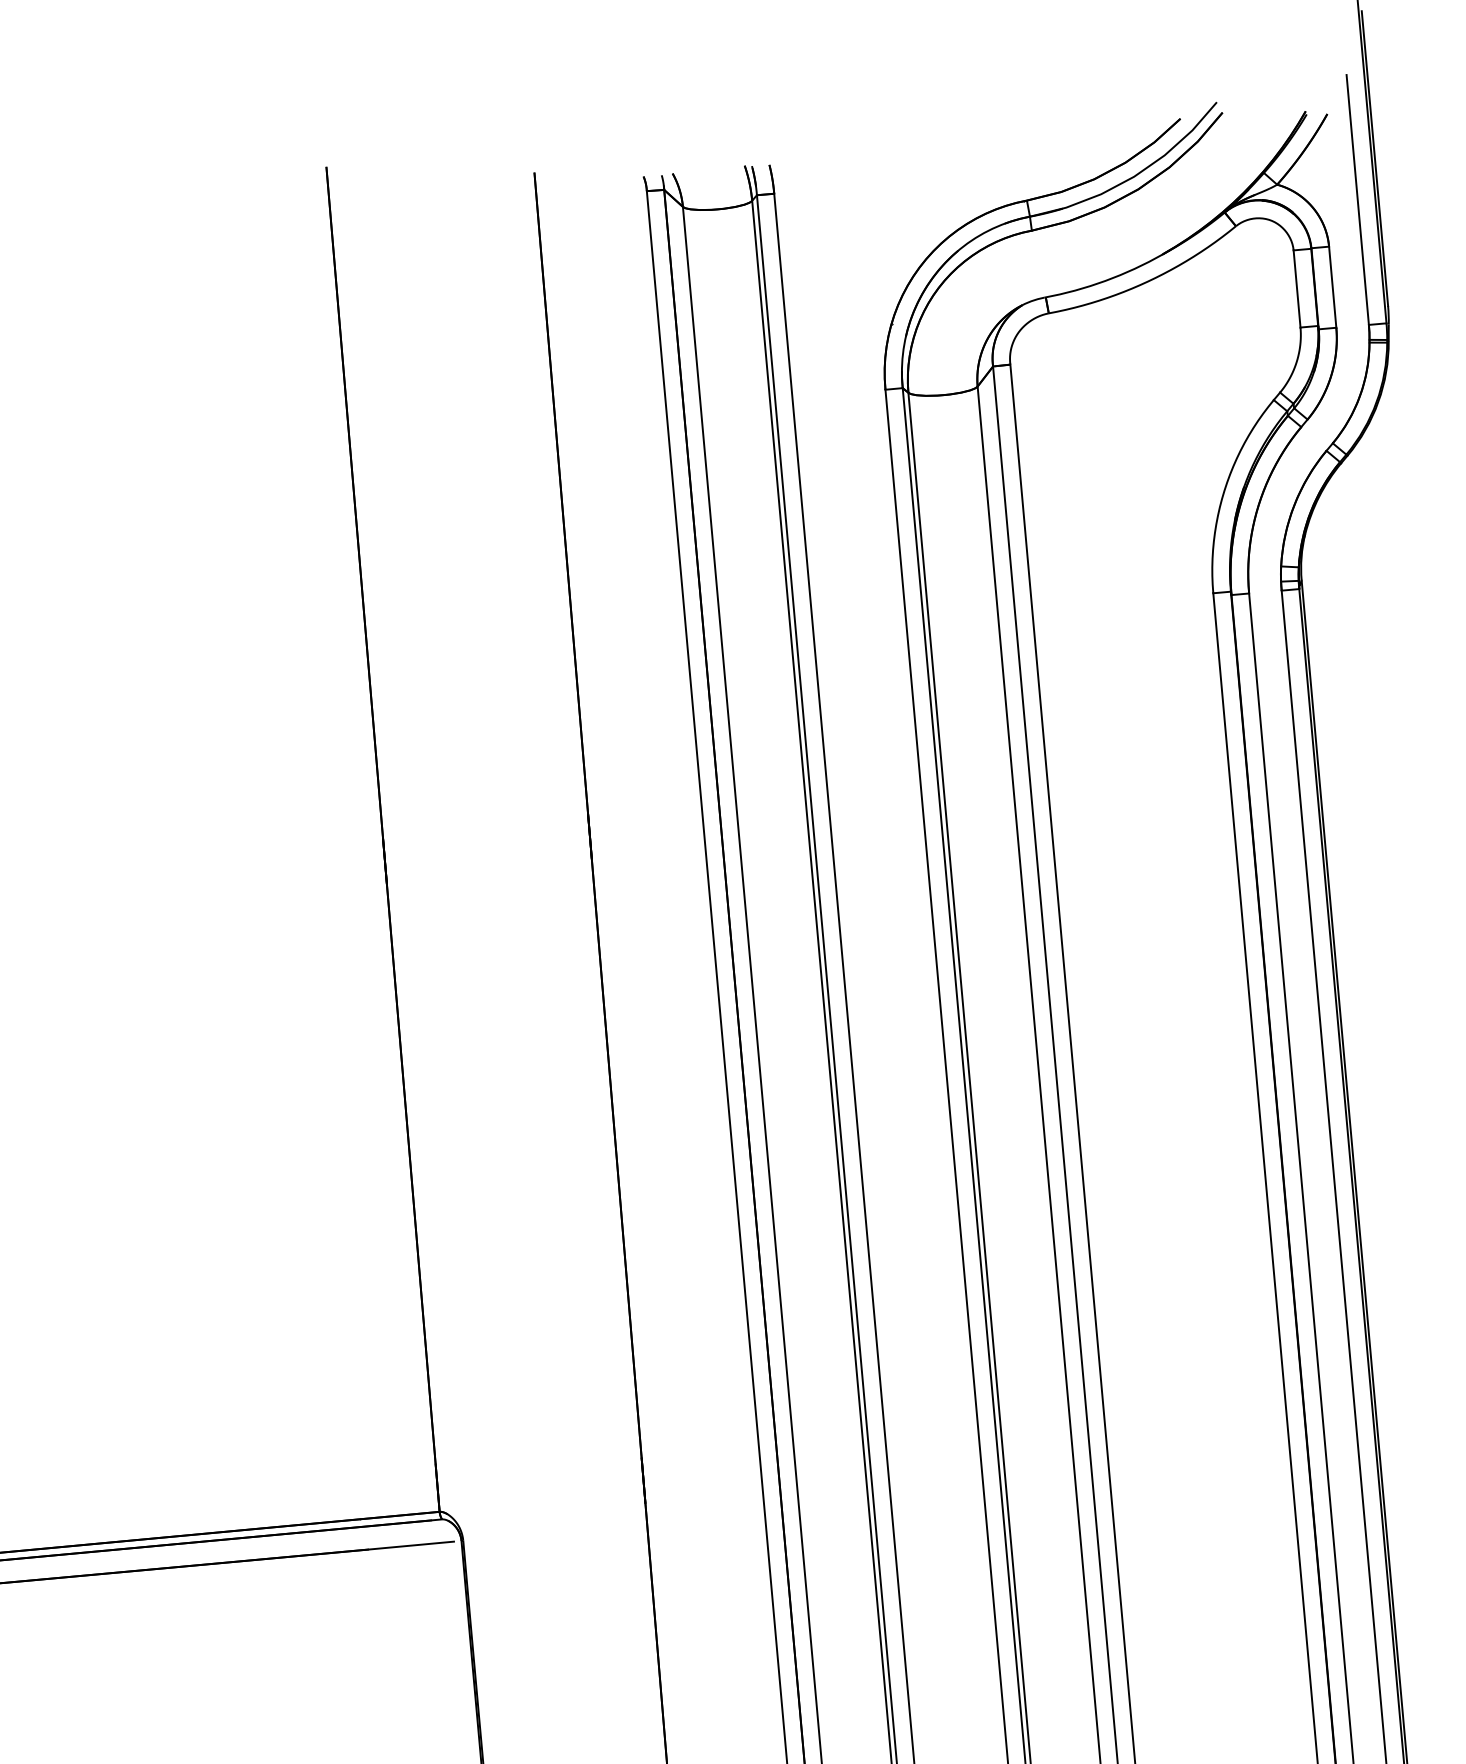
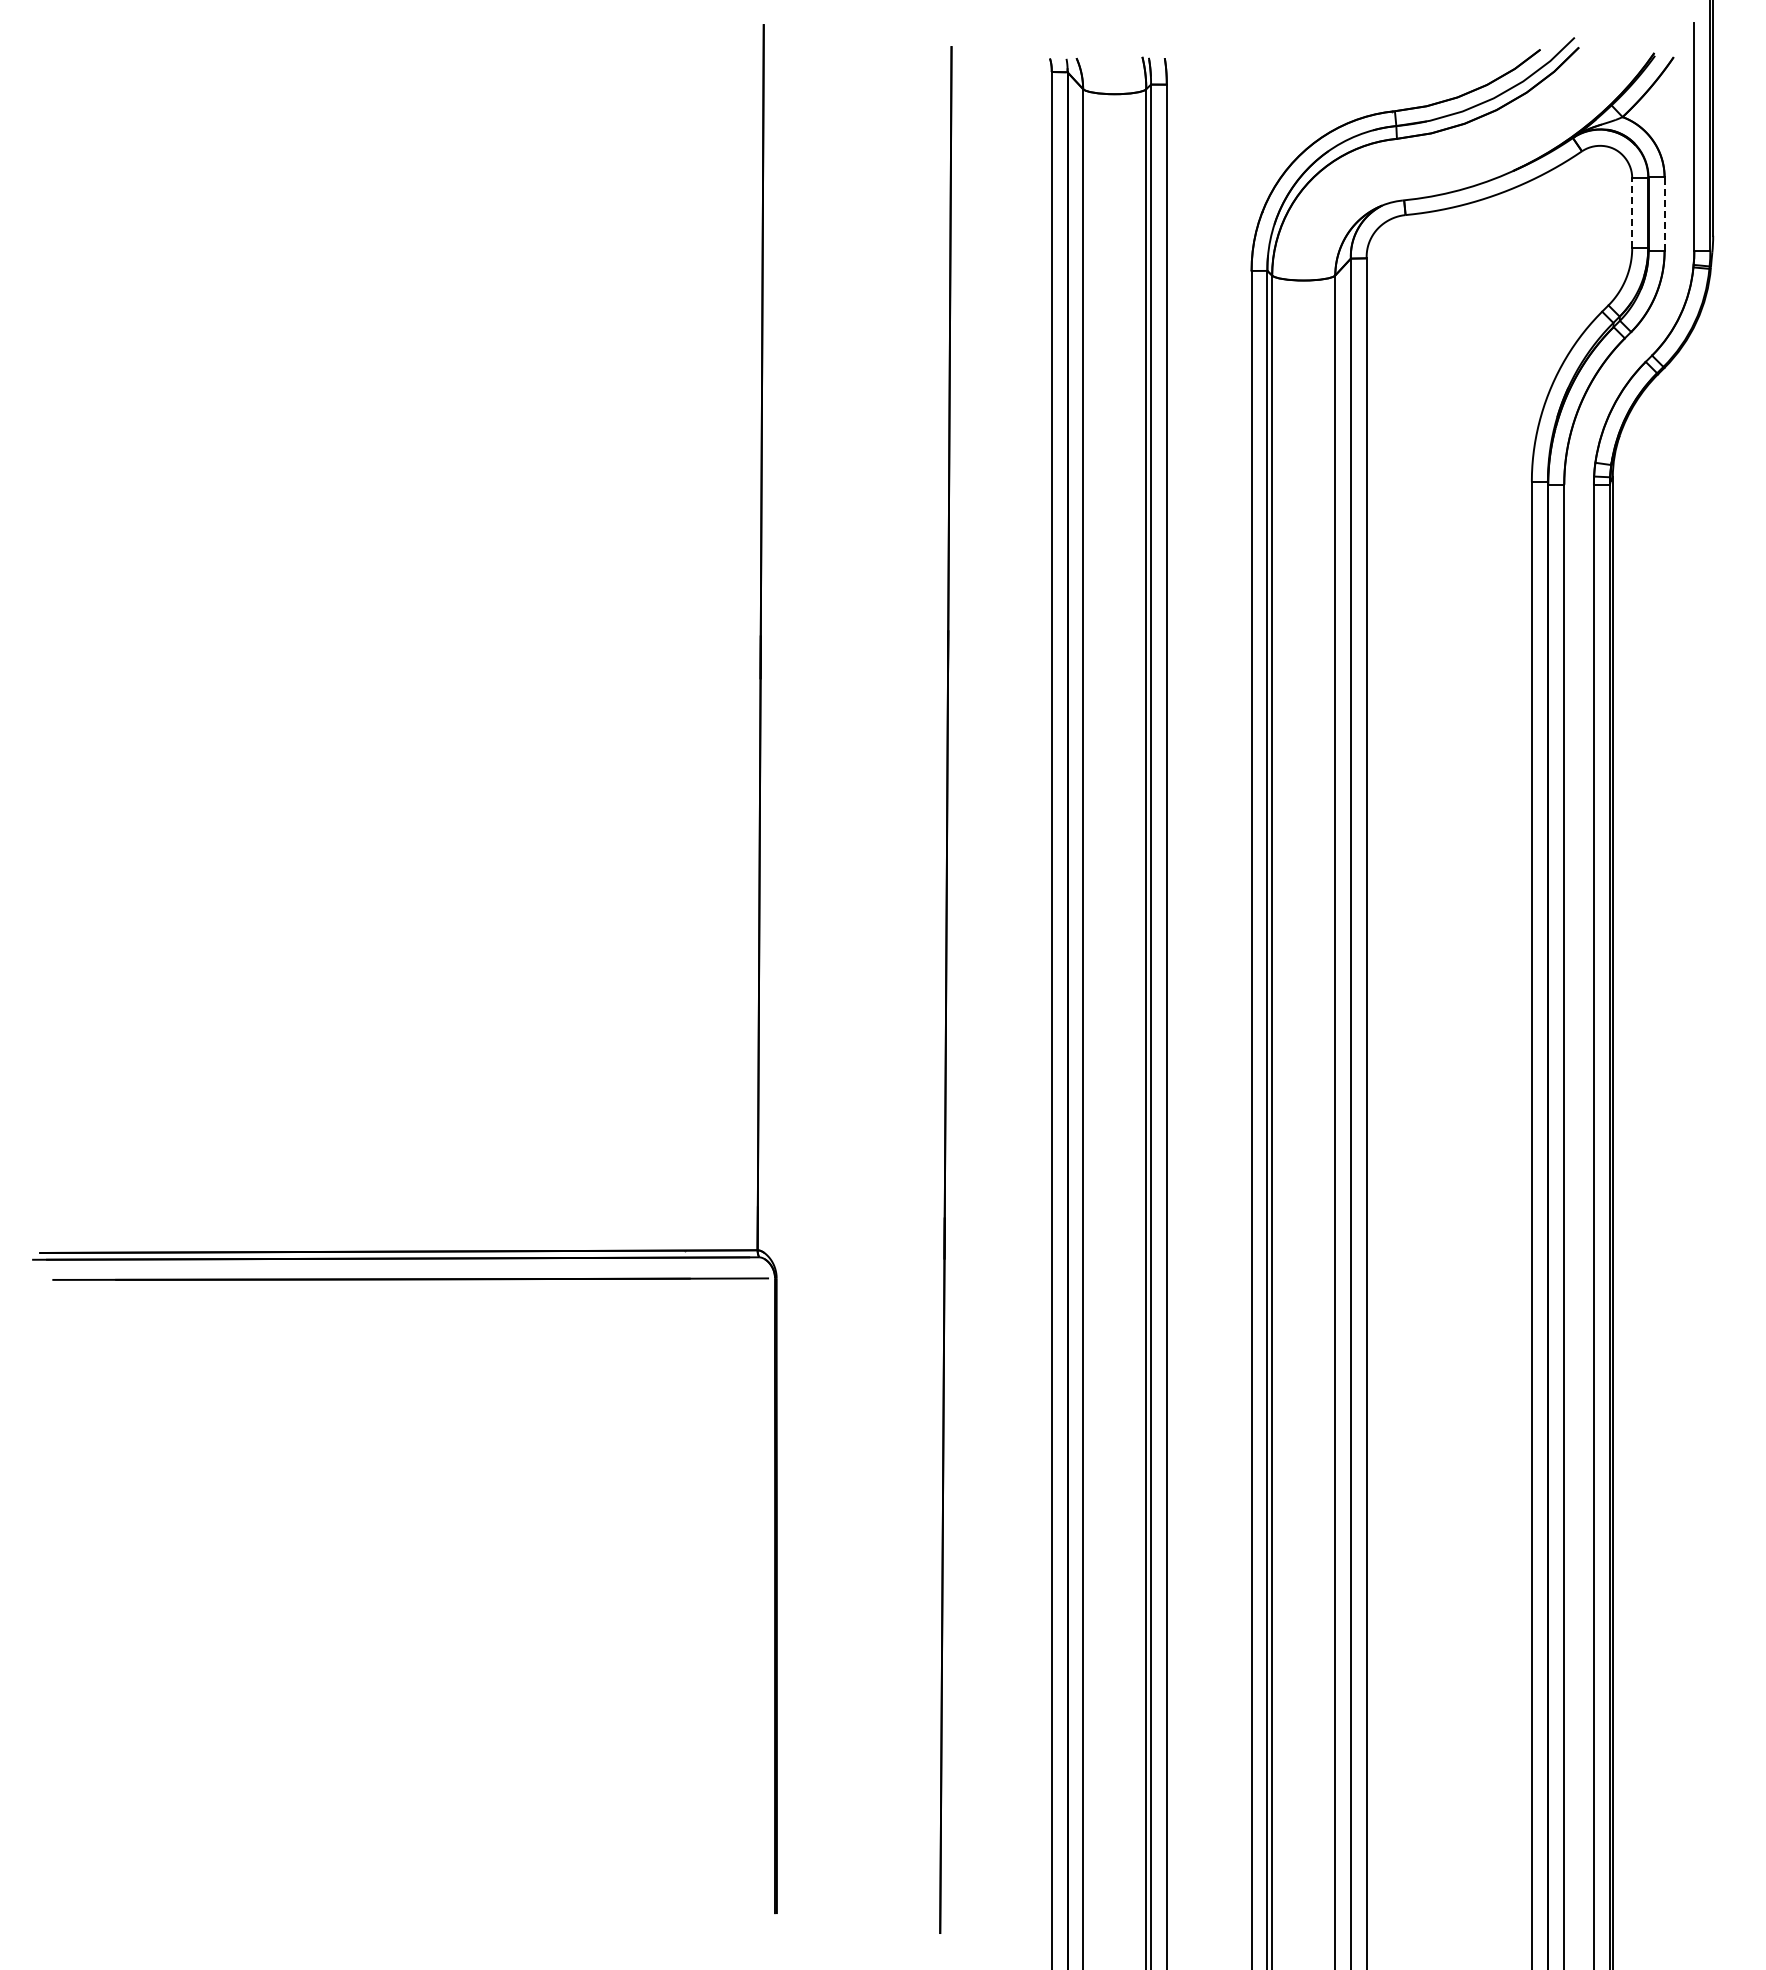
line: (1332, 287) -> (1664, 214), solid -> dashed
line: (1297, 288) -> (1632, 212), solid -> dashed

